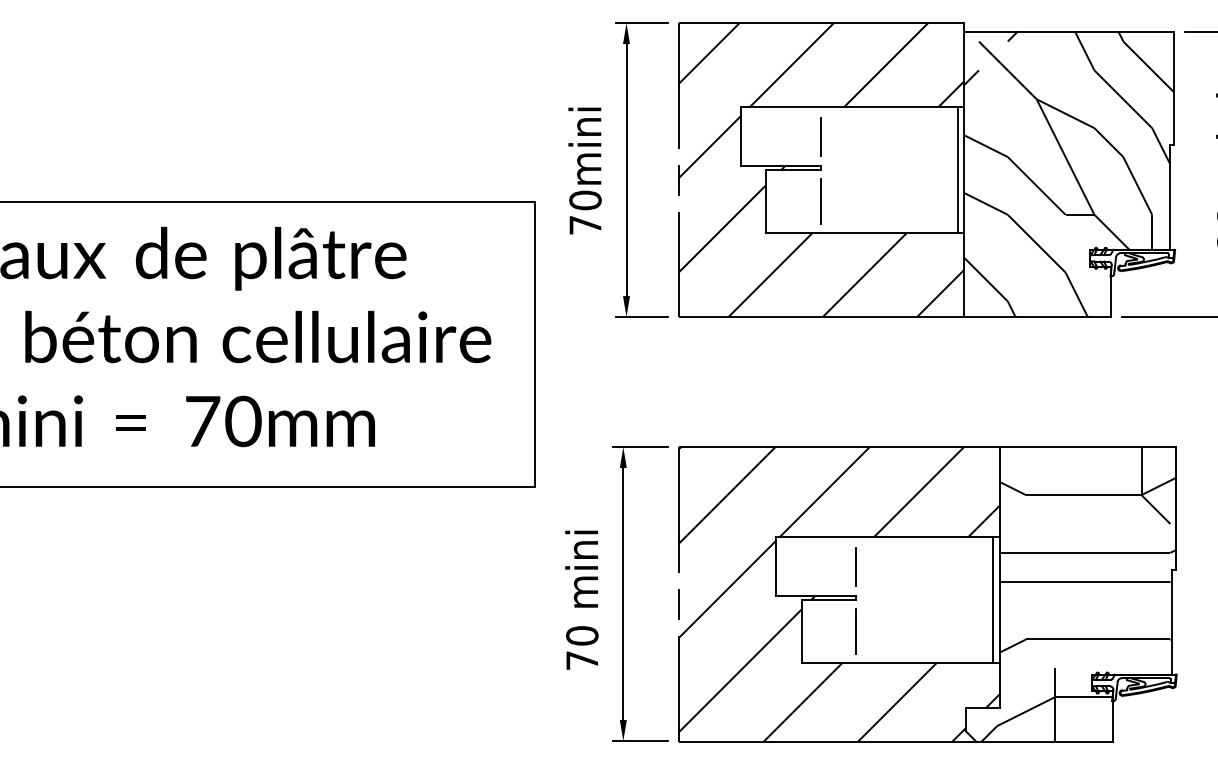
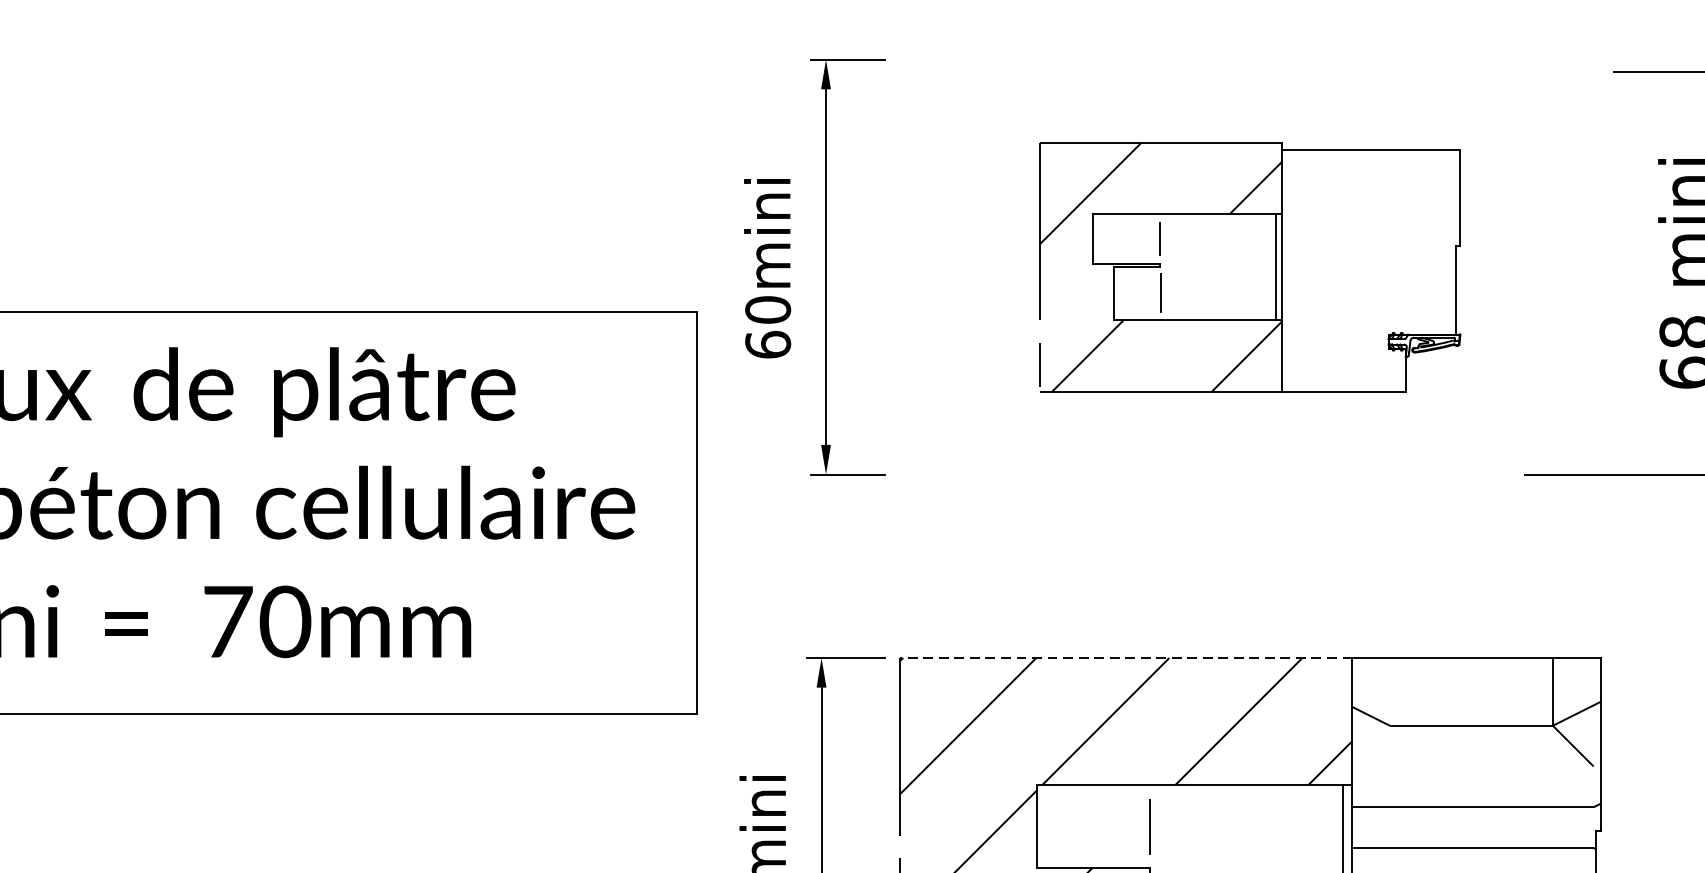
part: (927, 169) -> (1250, 266), size x0.6
text: (585, 224) -> (768, 343), 70mini -> 60mini
line: (838, 447) -> (1125, 658), solid -> dashed

